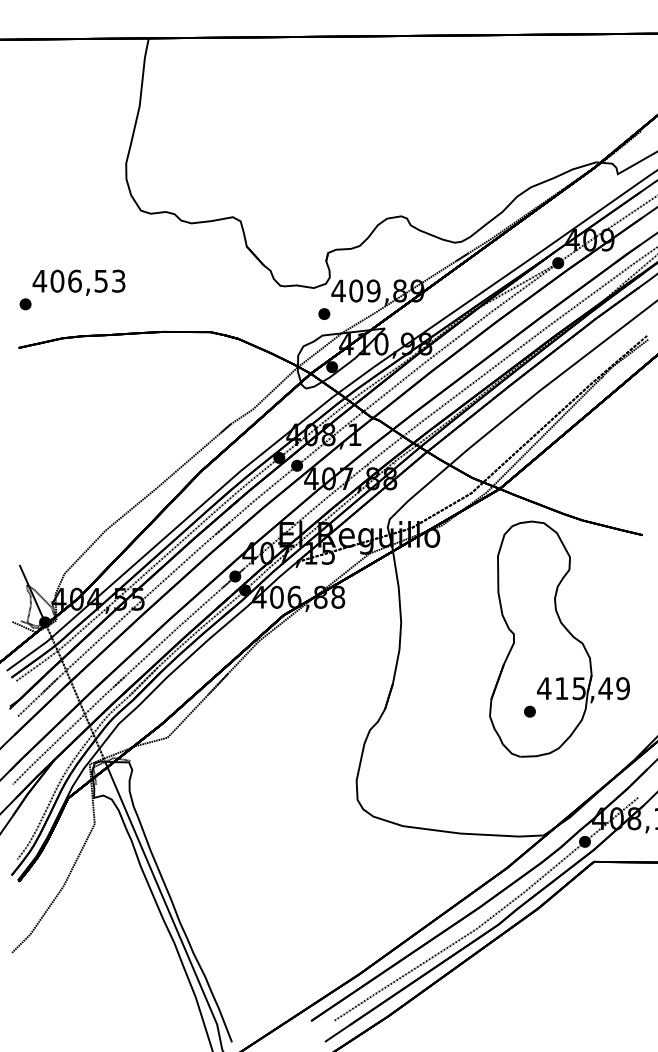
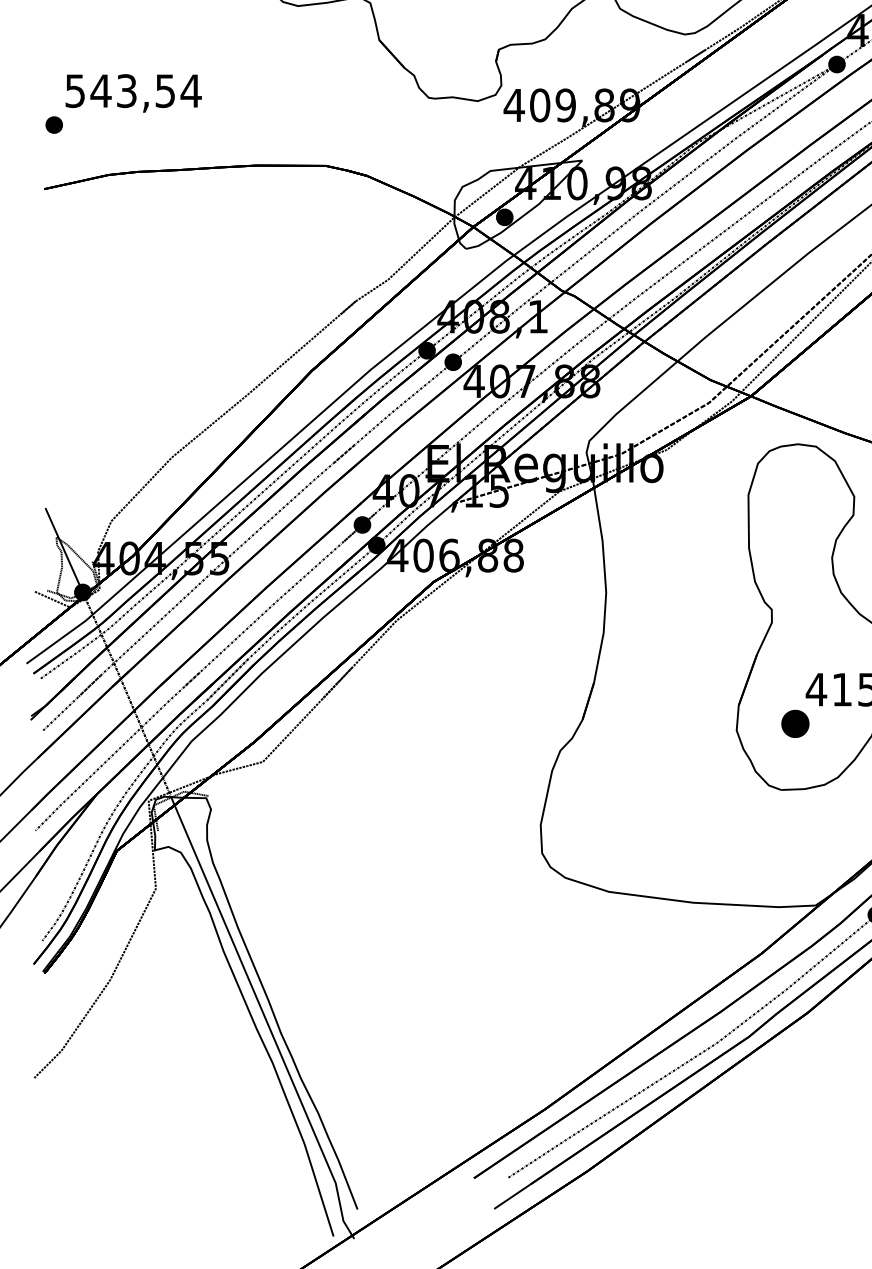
text: (78, 280) -> (132, 90), 406,53 -> 543,54
part: (324, 313) -> (493, 138), removed
part: (529, 711) -> (794, 723), size x1.6

